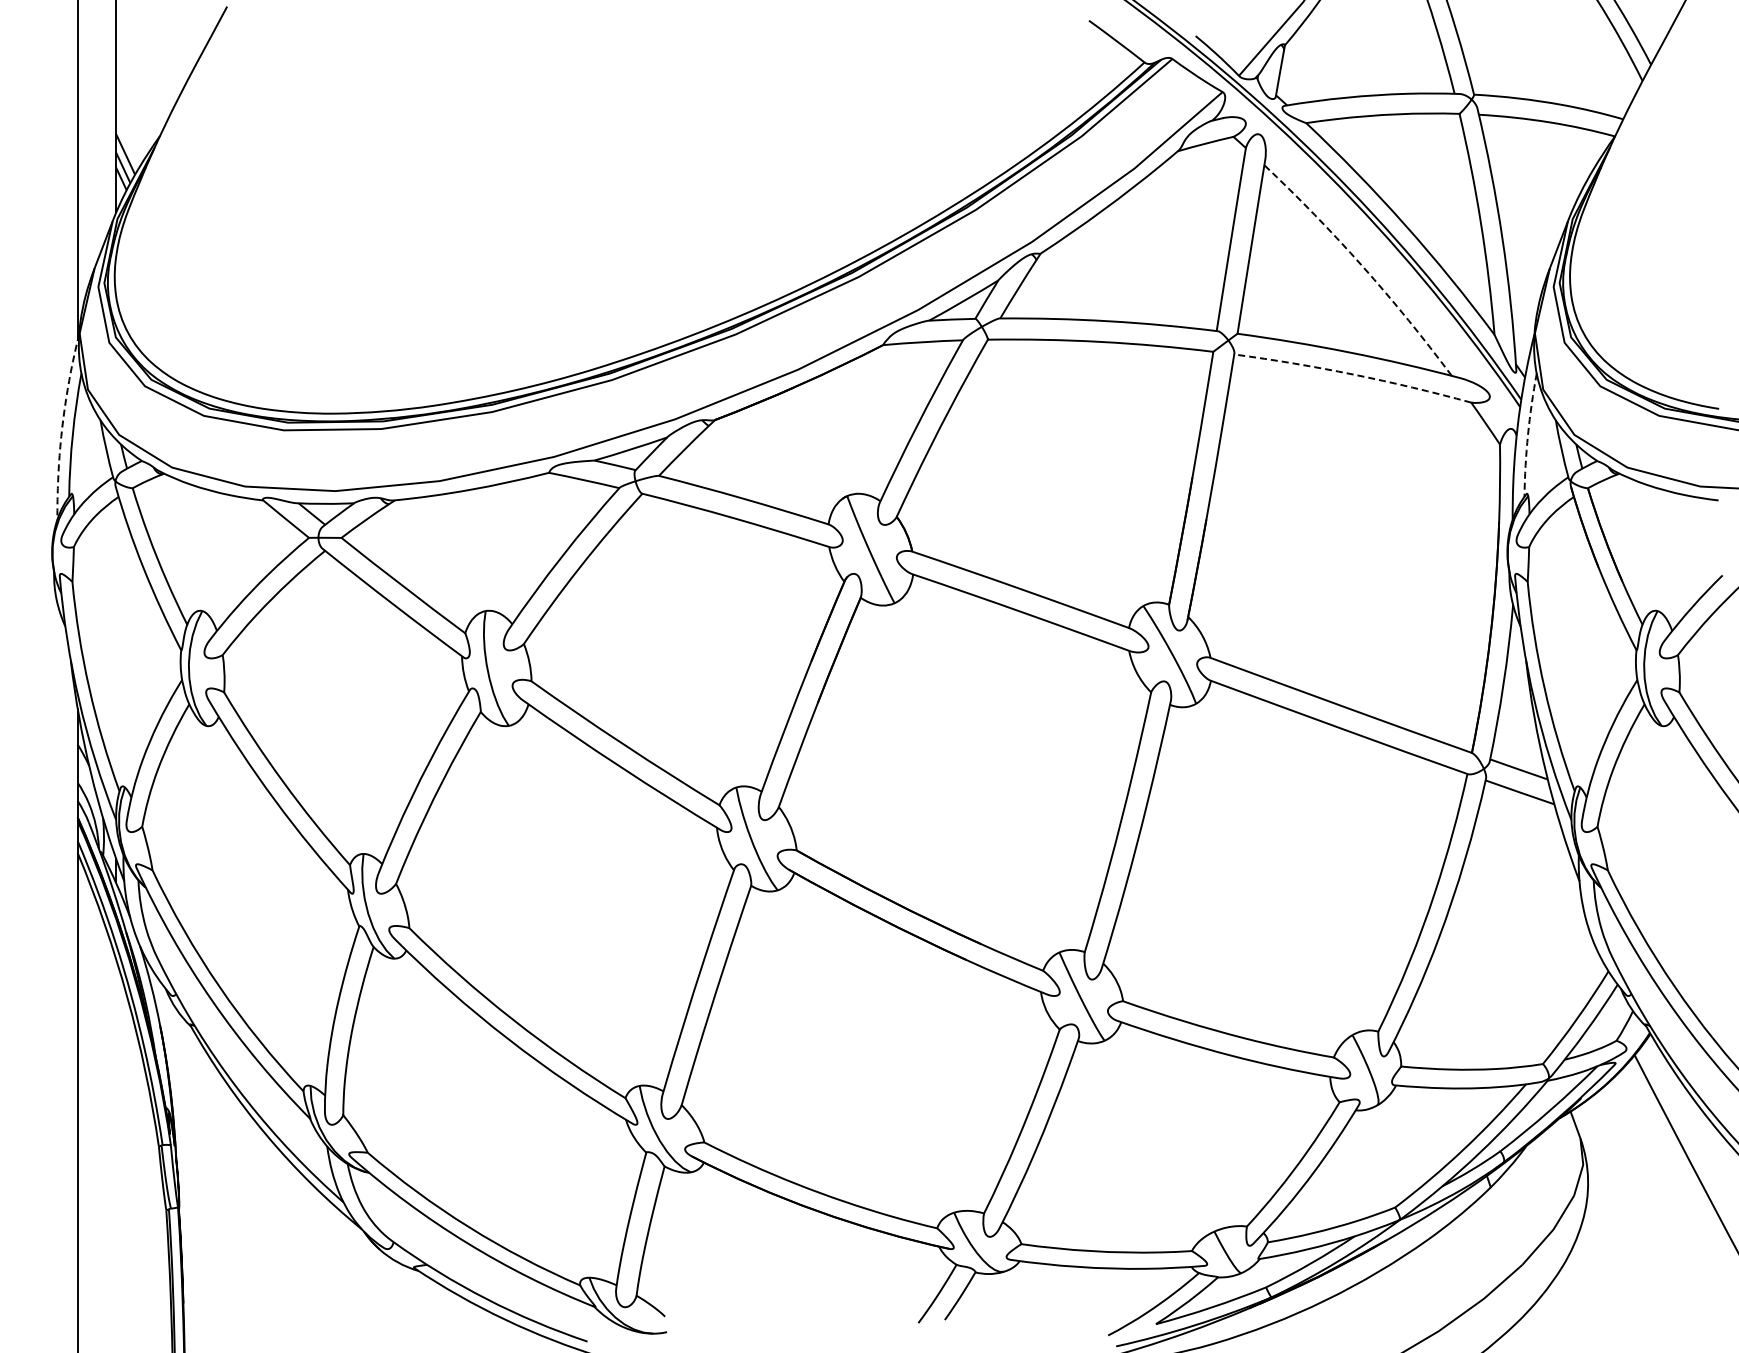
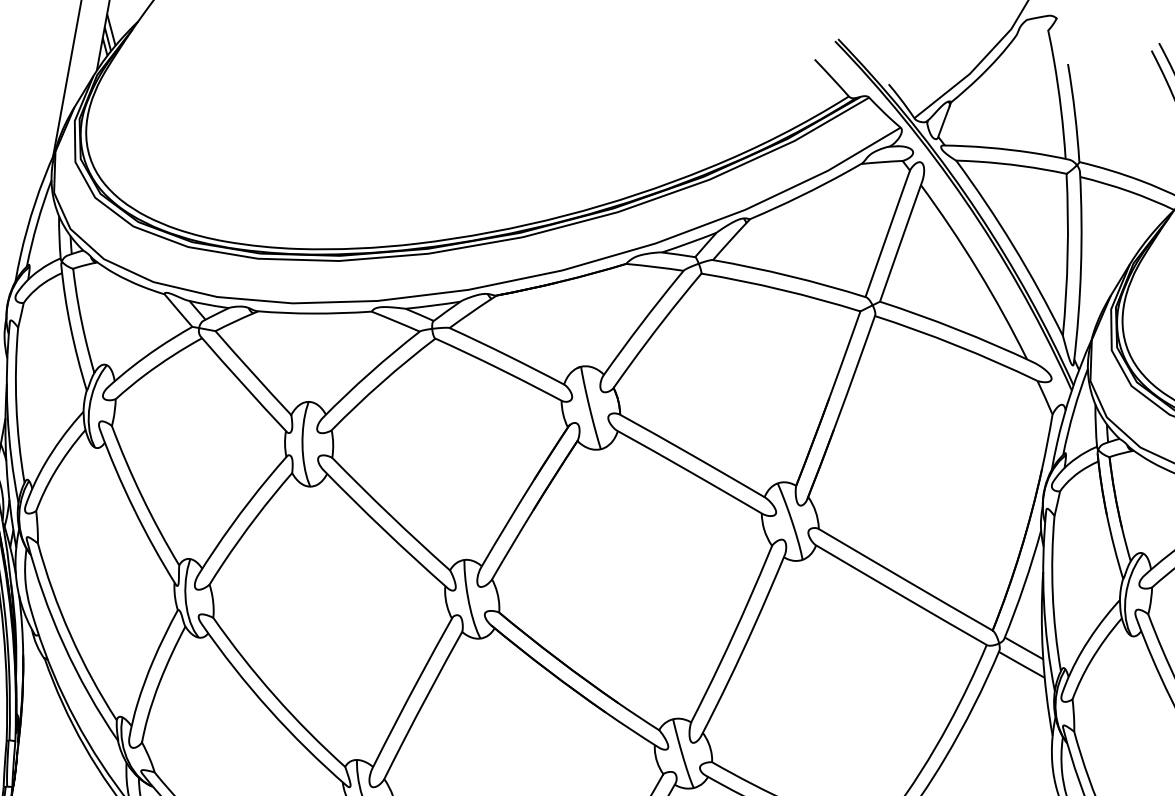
line: (1362, 266) -> (977, 269), dashed -> solid
line: (1353, 374) -> (957, 345), dashed -> solid
line: (62, 427) -> (31, 216), dashed -> solid
line: (1528, 434) -> (1074, 411), dashed -> solid

